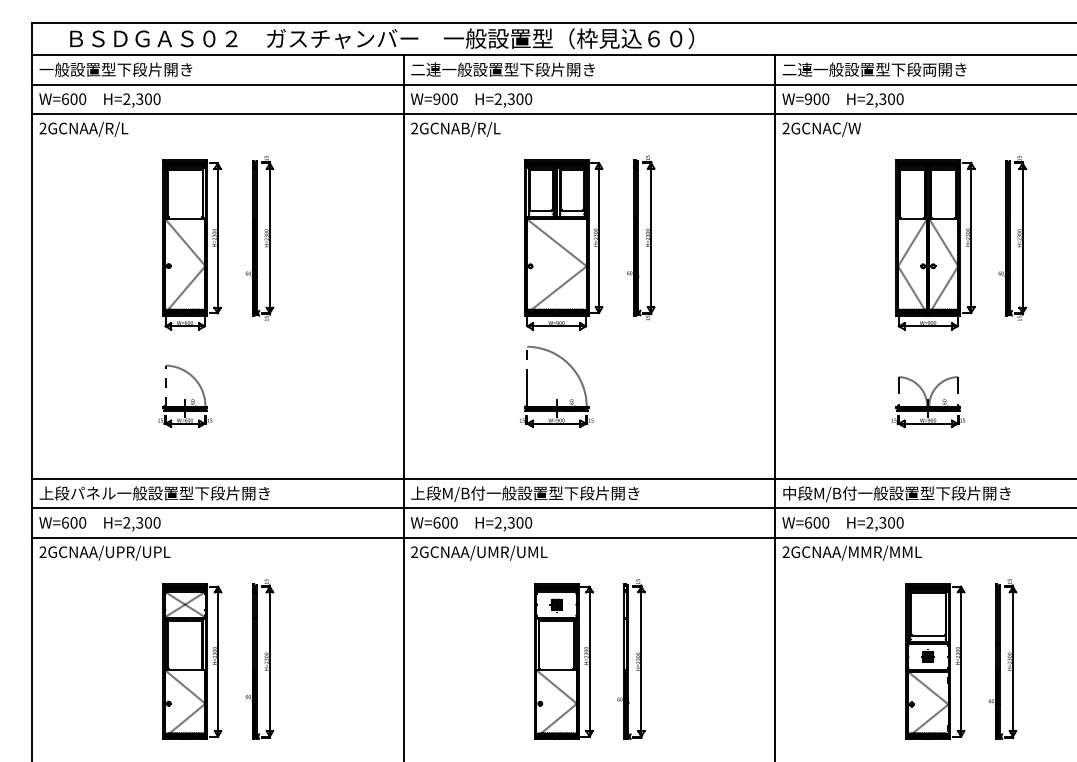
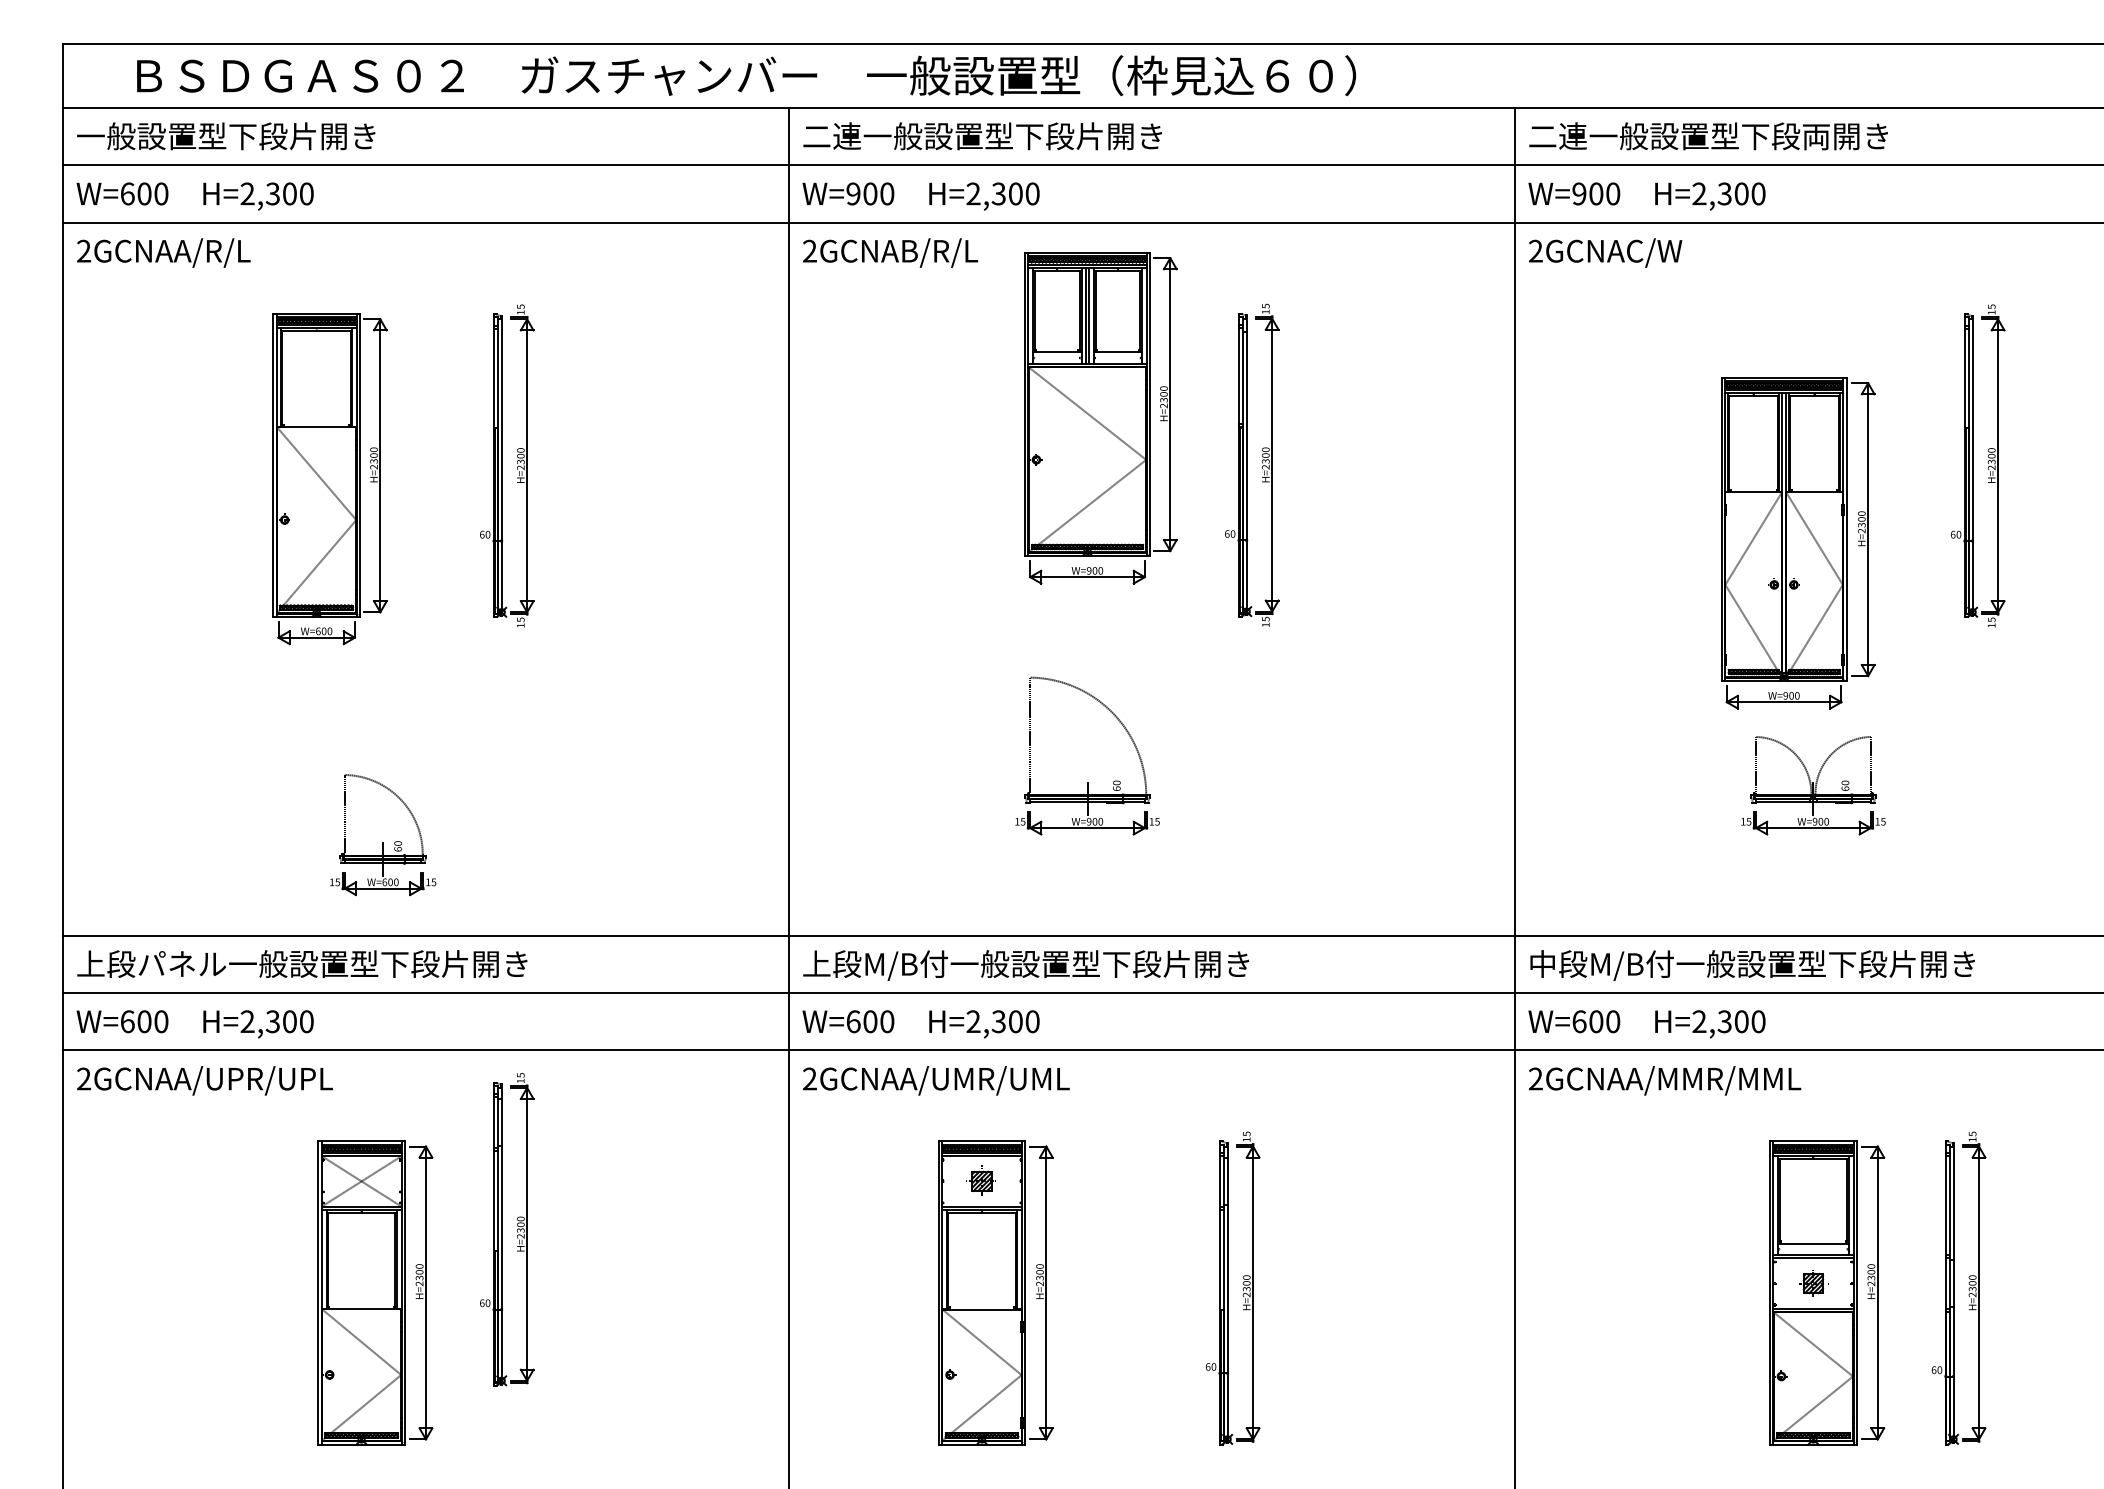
part: (192, 244) -> (331, 477), moved
part: (563, 244) -> (1100, 417), moved
part: (935, 244) -> (1798, 542), moved
part: (185, 396) -> (383, 835), moved
part: (259, 659) -> (506, 1230), moved
part: (563, 661) -> (995, 1292), moved

